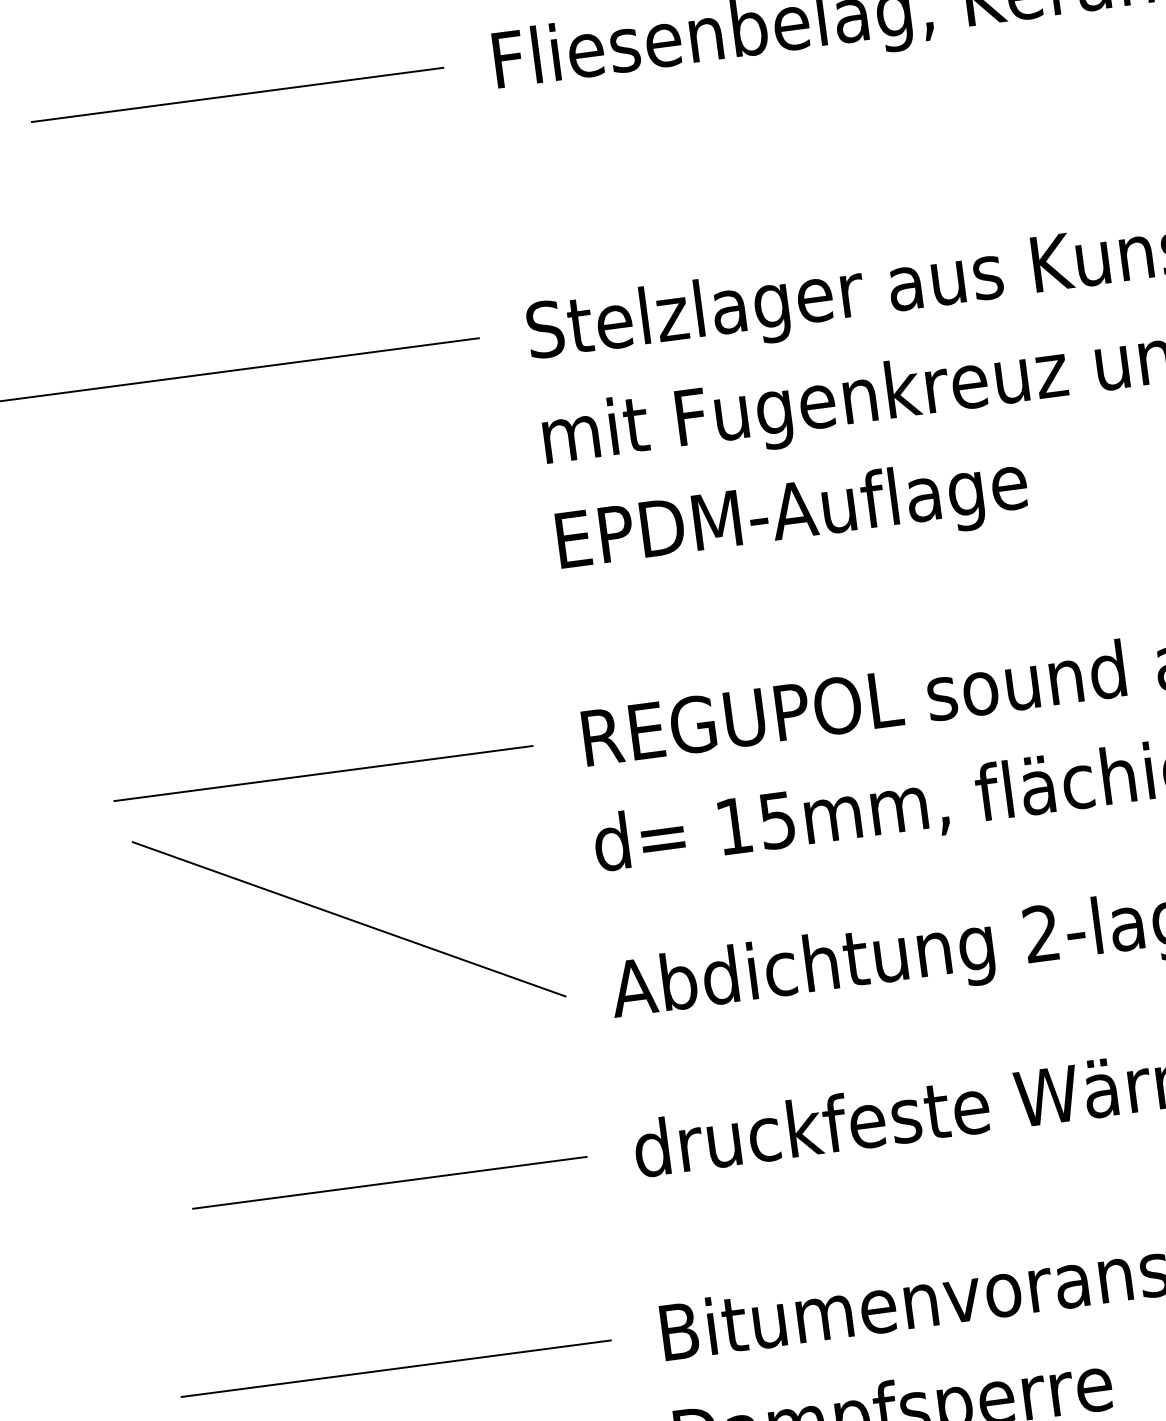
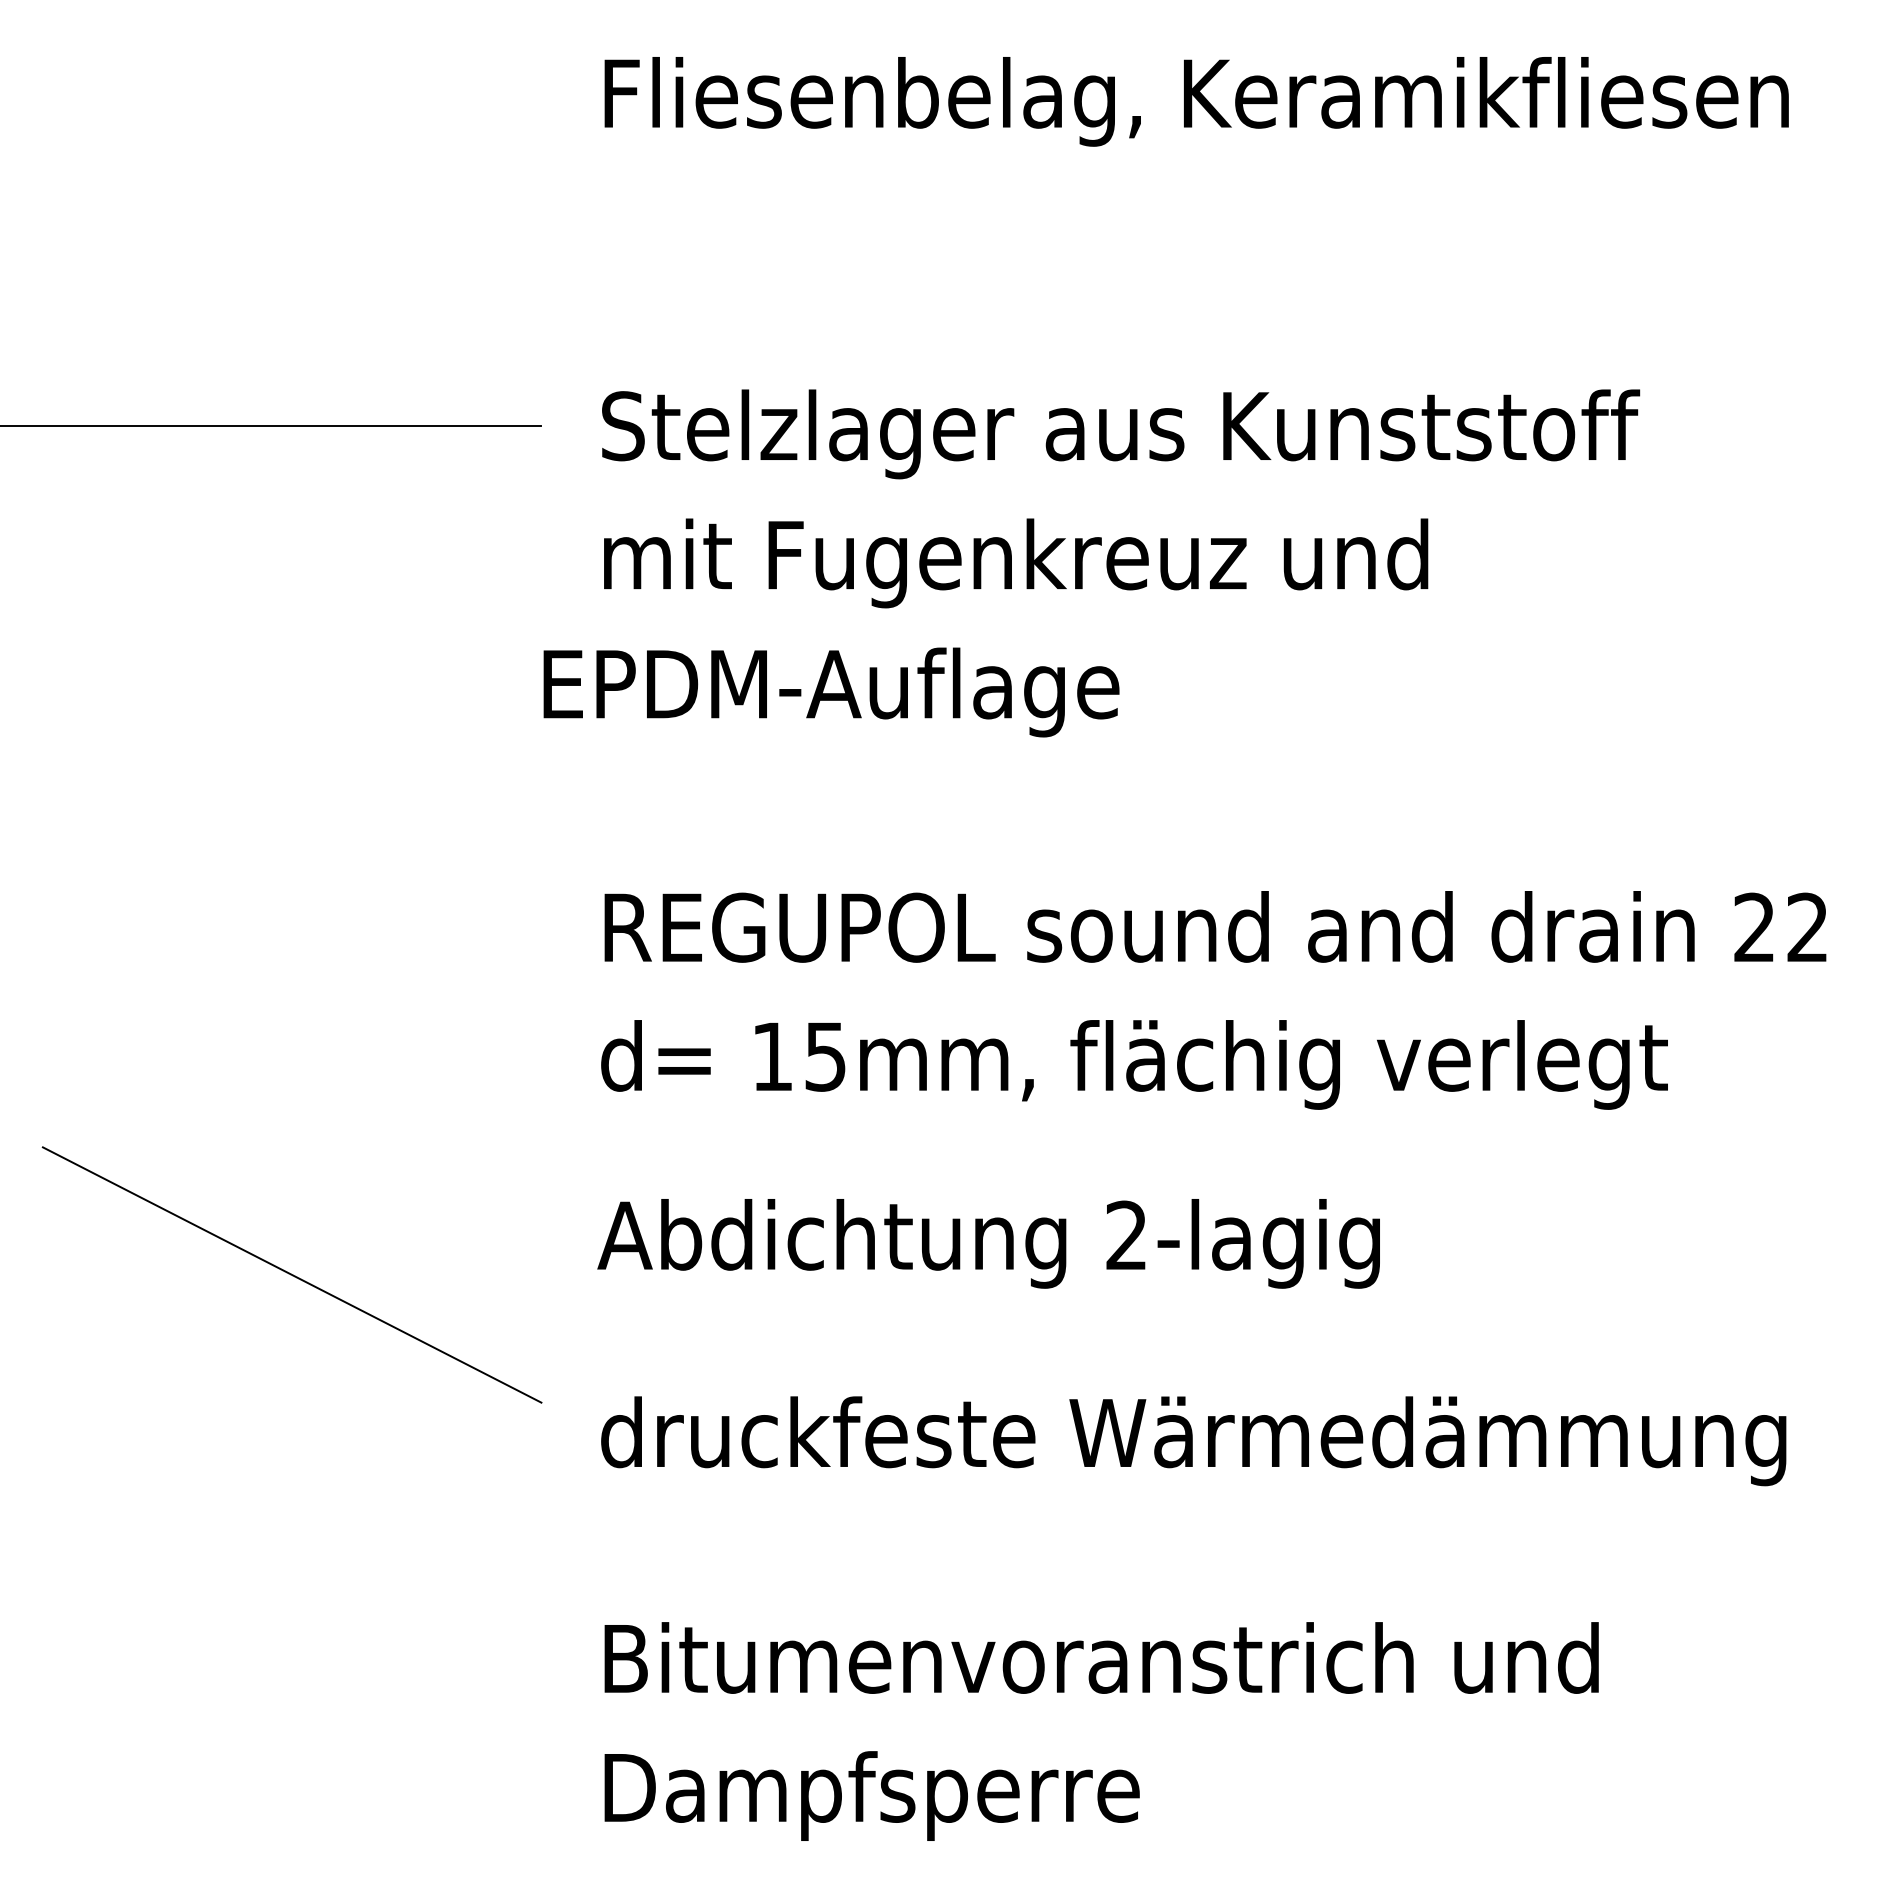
line: (237, 94) -> (288, 93), removed
text: (792, 517) -> (831, 692), moved
line: (323, 773) -> (284, 927), removed
line: (348, 918) -> (291, 1274), moved
line: (389, 1183) -> (299, 1433), removed
line: (396, 1368) -> (277, 1658), removed

